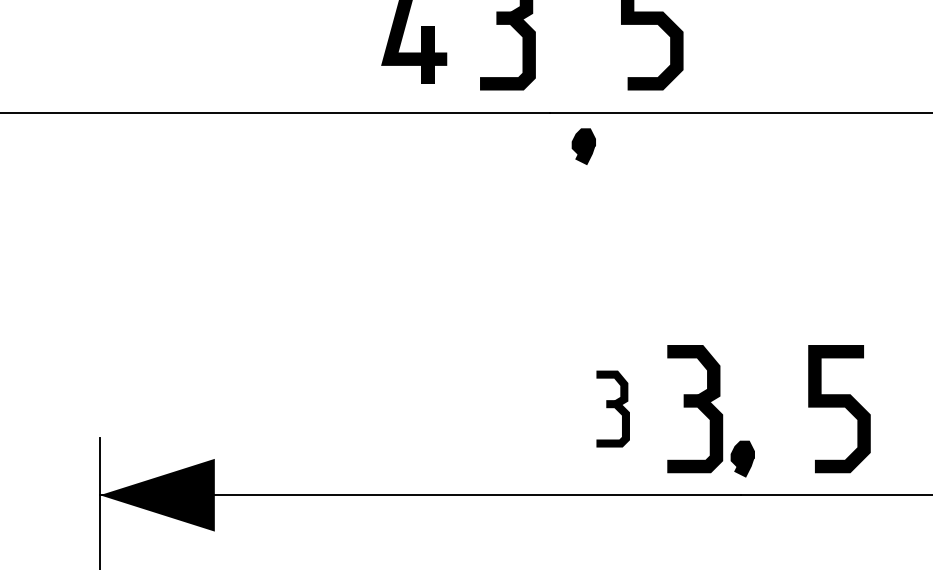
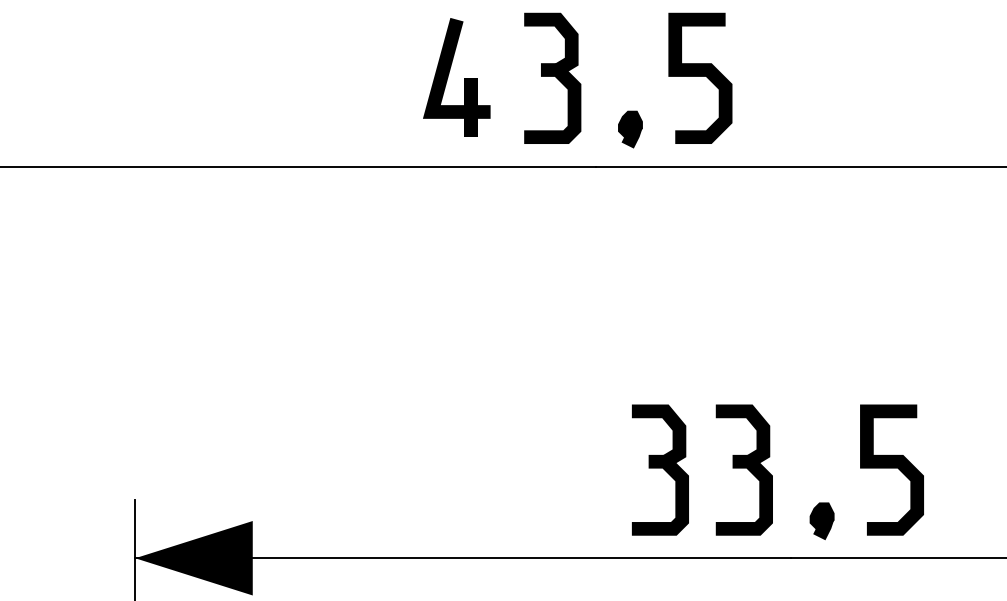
part: (583, 146) -> (630, 129), moved
part: (613, 408) -> (660, 469), size x1.67
part: (742, 459) -> (821, 521), moved

